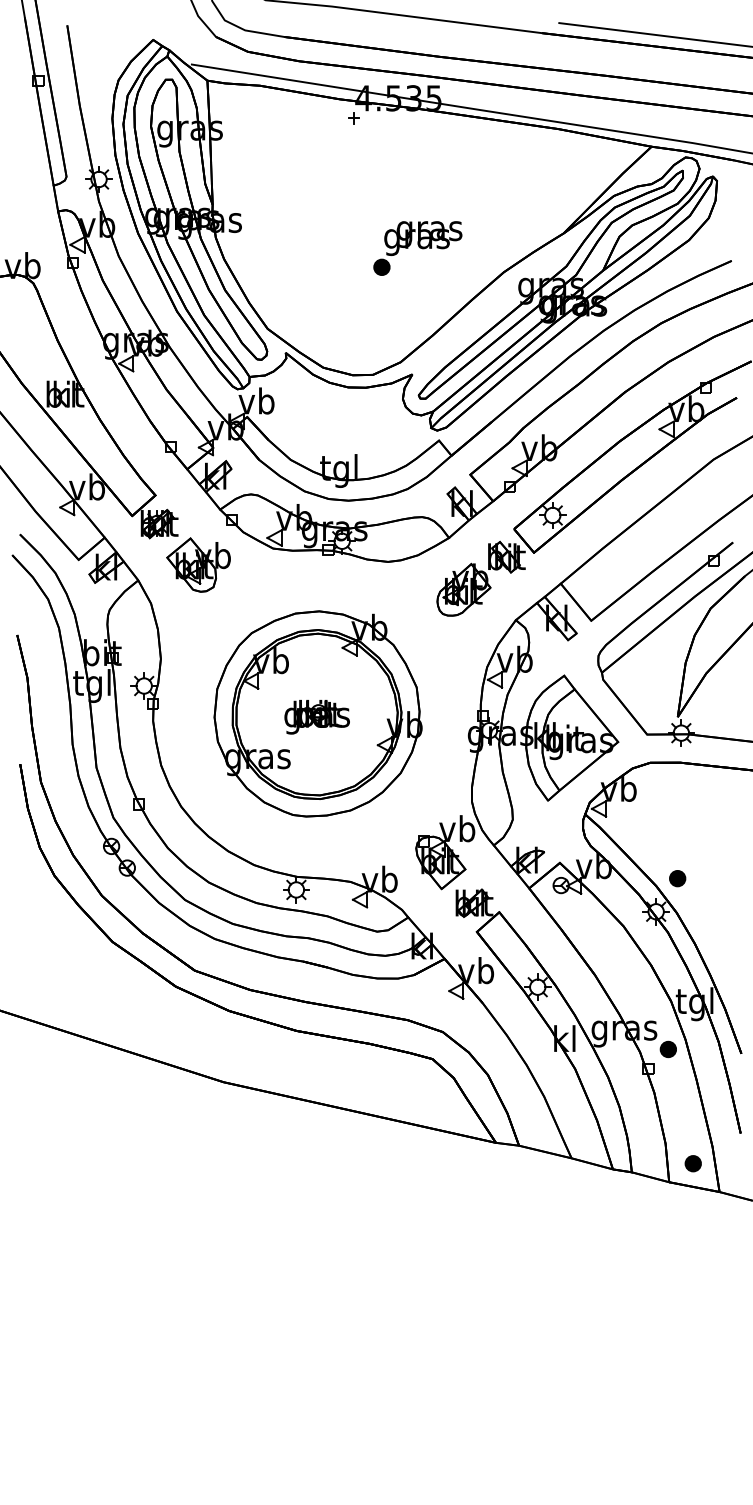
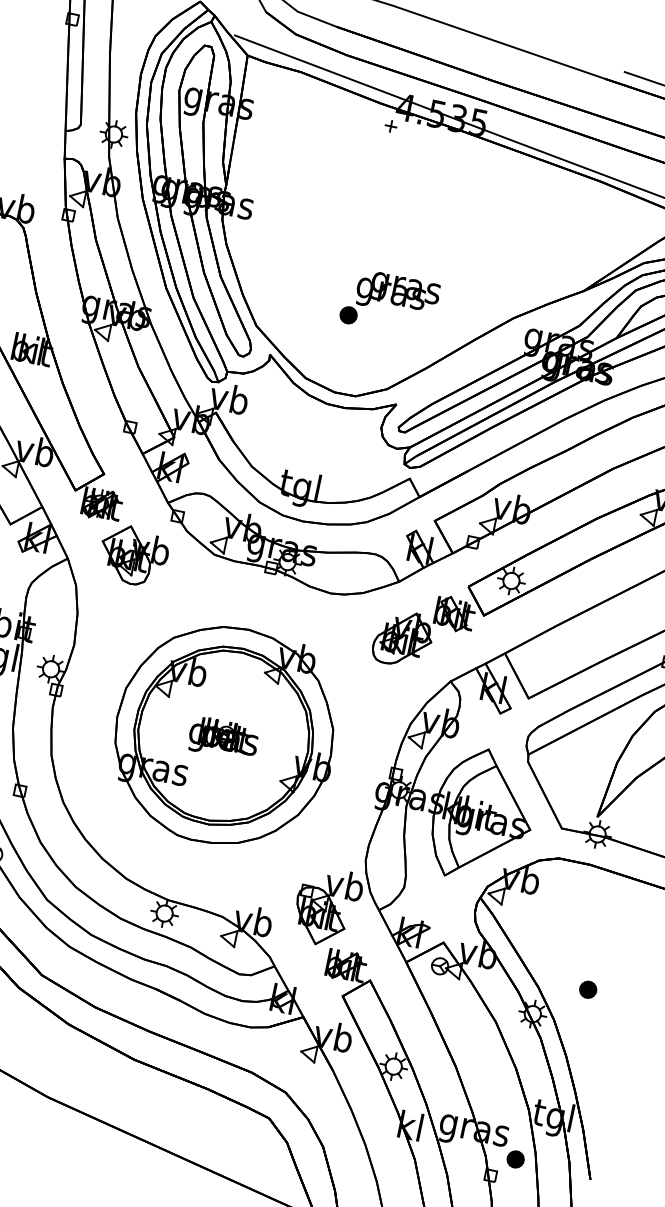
part: (417, 248) -> (389, 303), moved
part: (677, 878) -> (588, 989), moved

